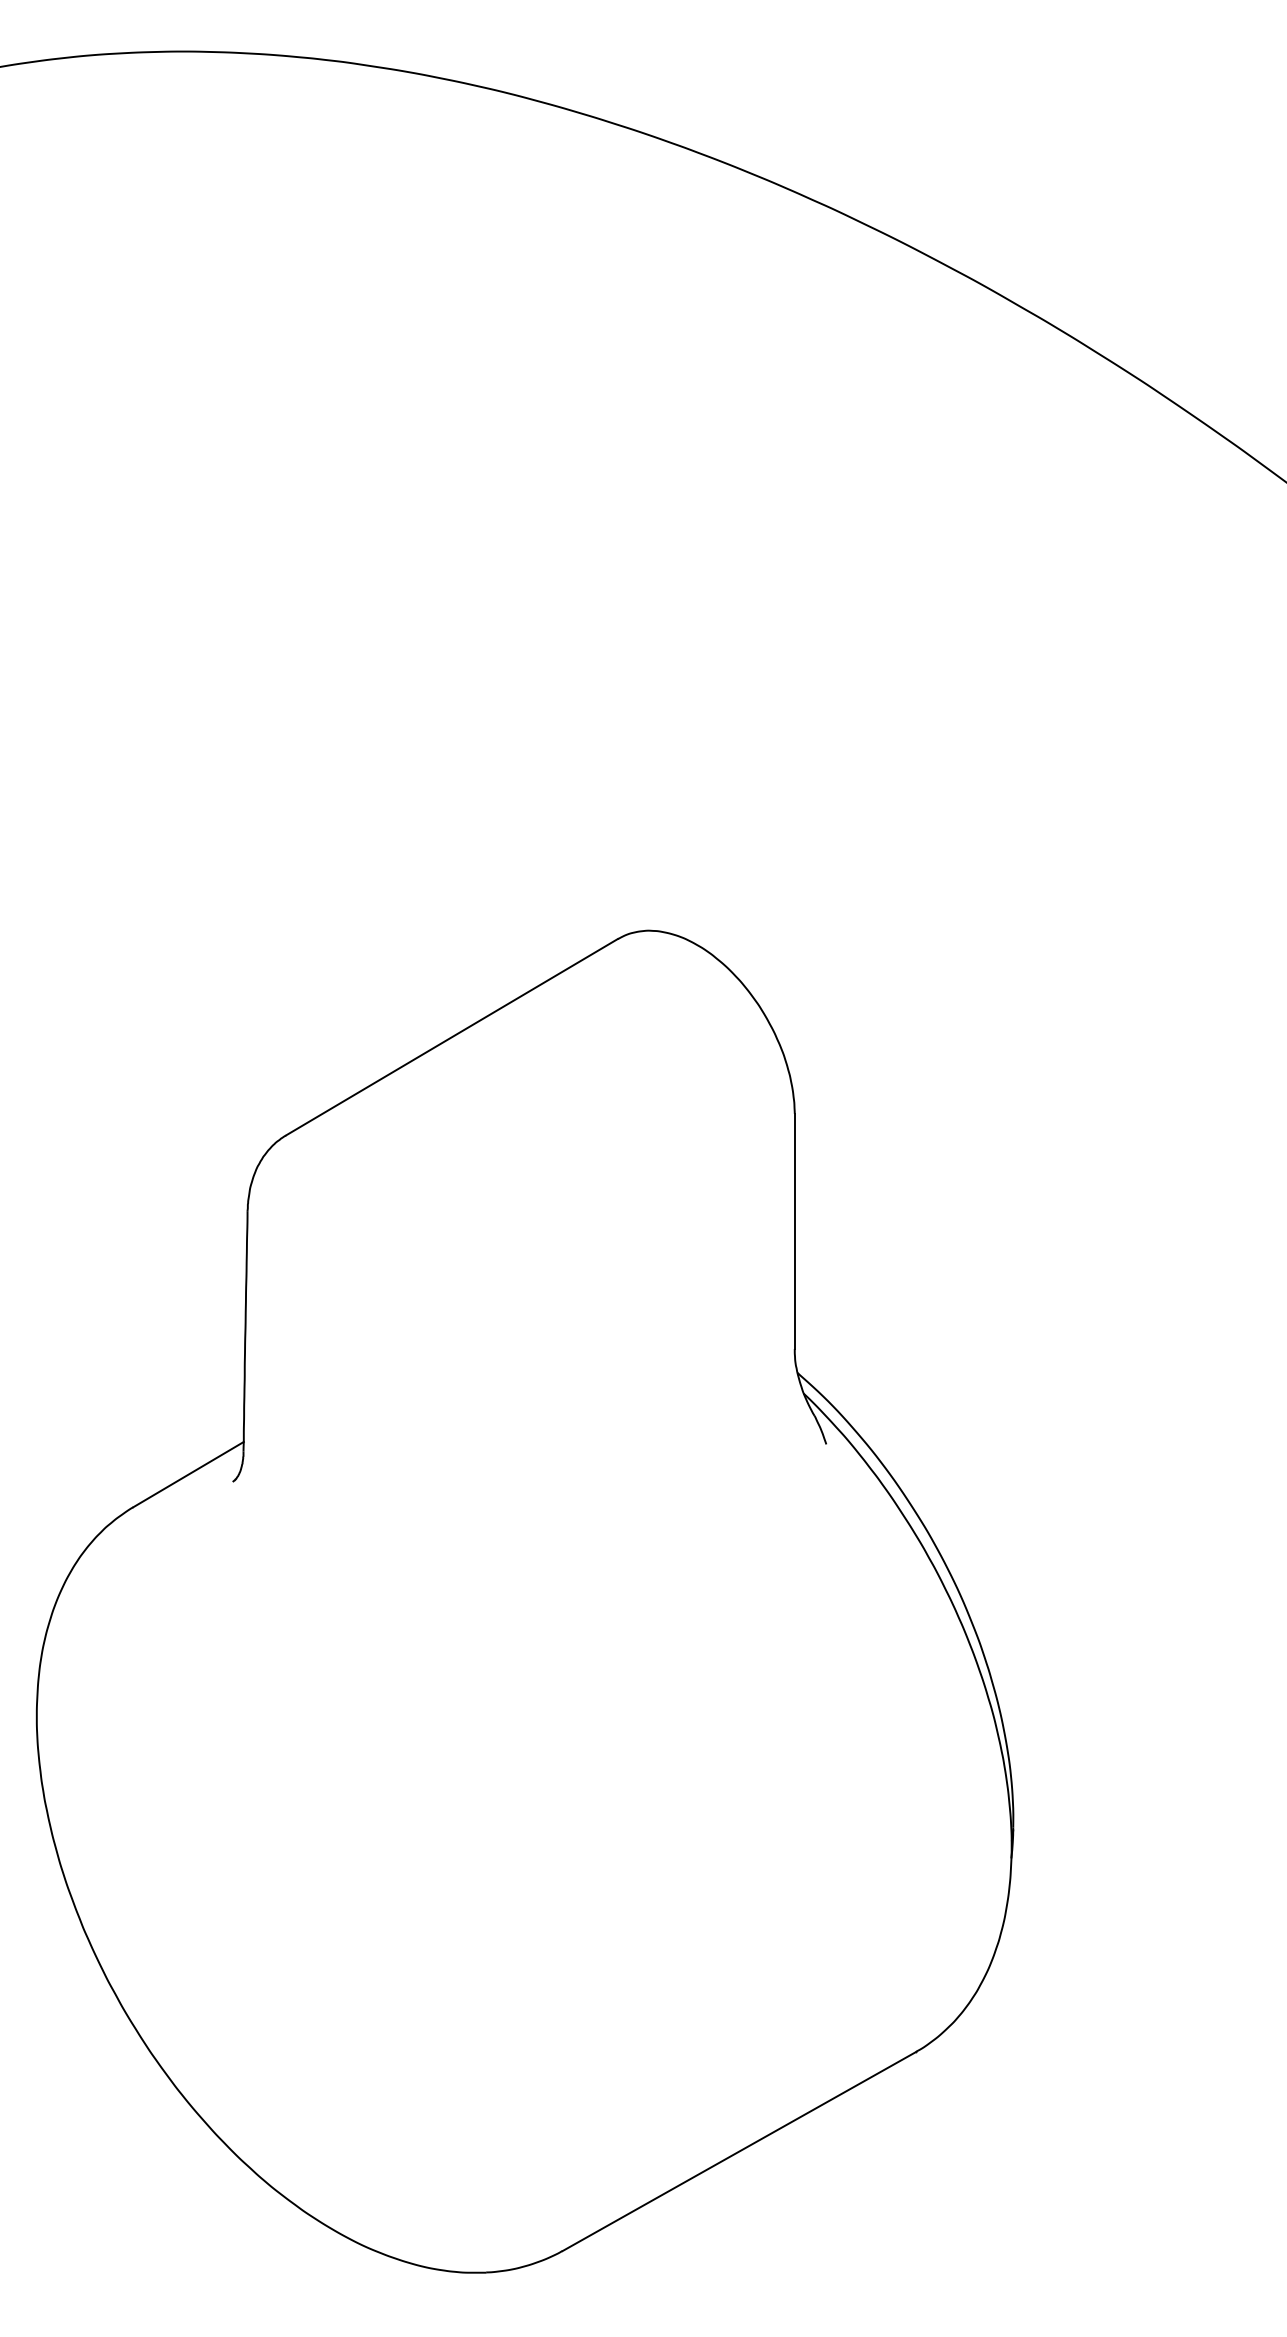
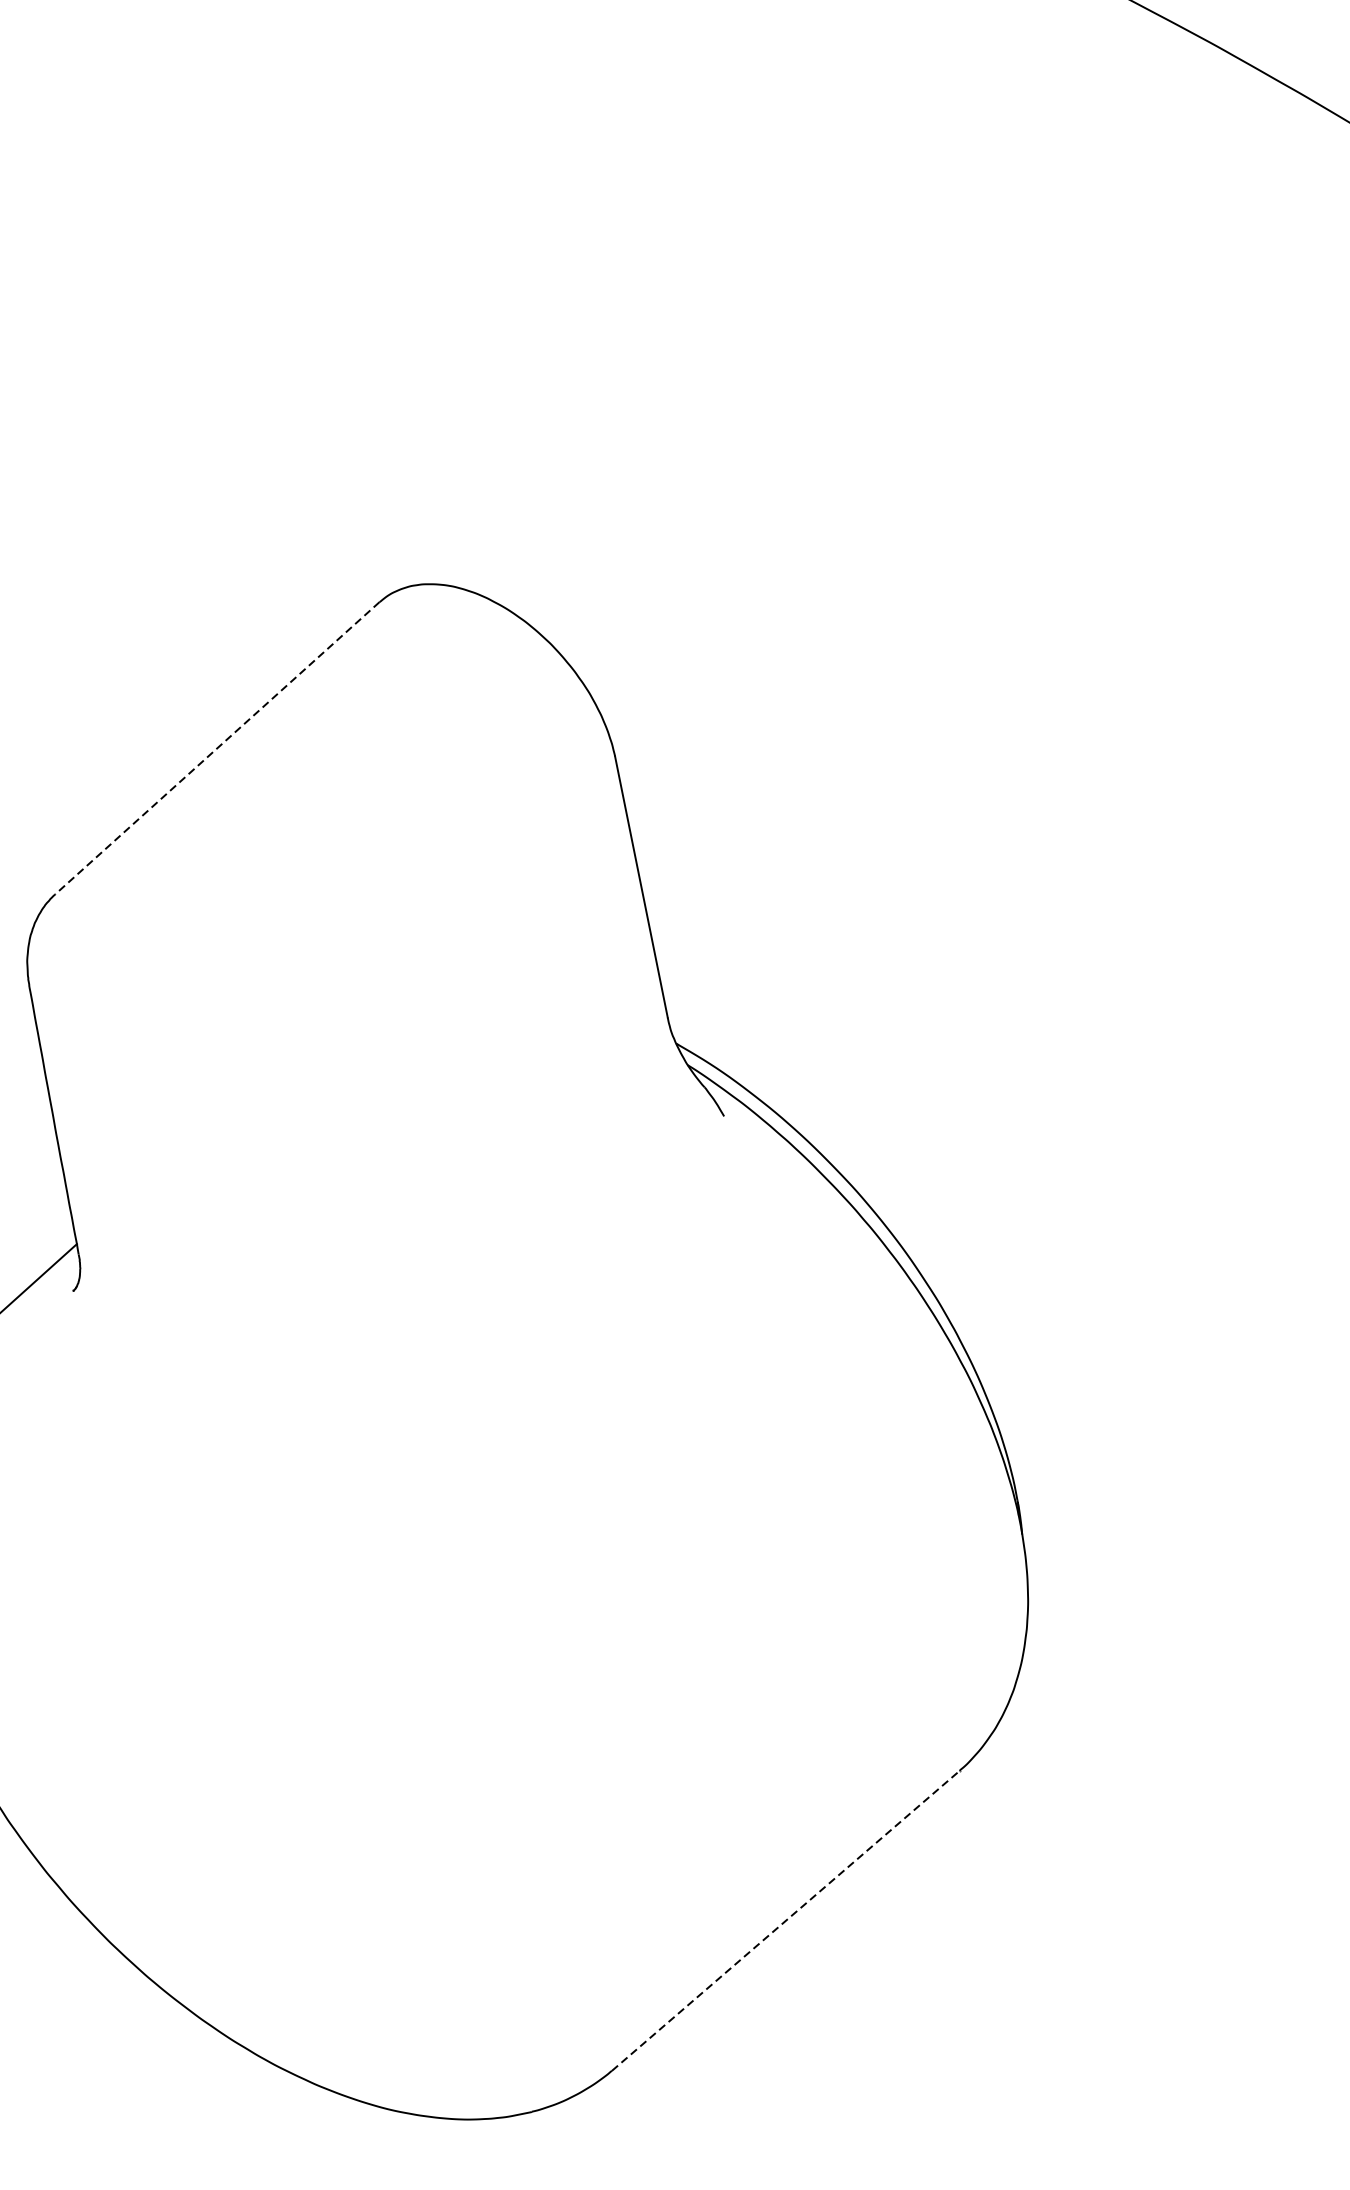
line: (451, 1037) -> (216, 748), solid -> dashed
line: (739, 2151) -> (786, 1920), solid -> dashed

